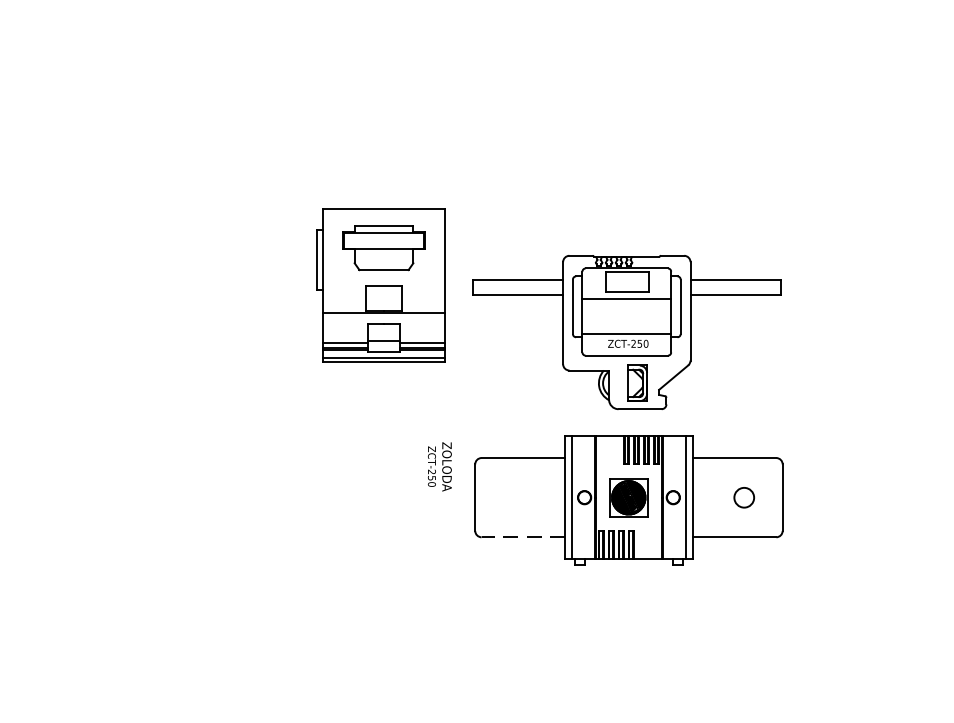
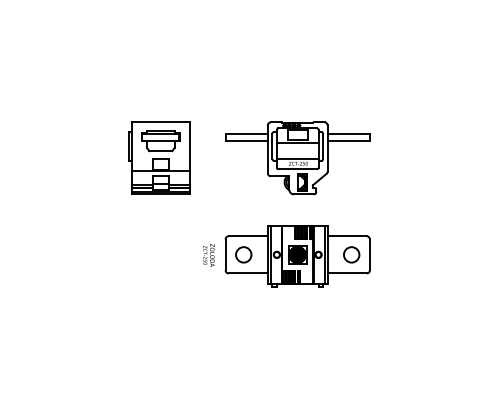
part: (381, 283) -> (159, 157), moved
part: (626, 332) -> (297, 158), moved
text: (438, 466) -> (208, 255), moved
circle: (513, 496) -> (243, 254), added
circle: (743, 496) -> (351, 254), size x1.67
line: (524, 537) -> (248, 273), dashed -> solid

